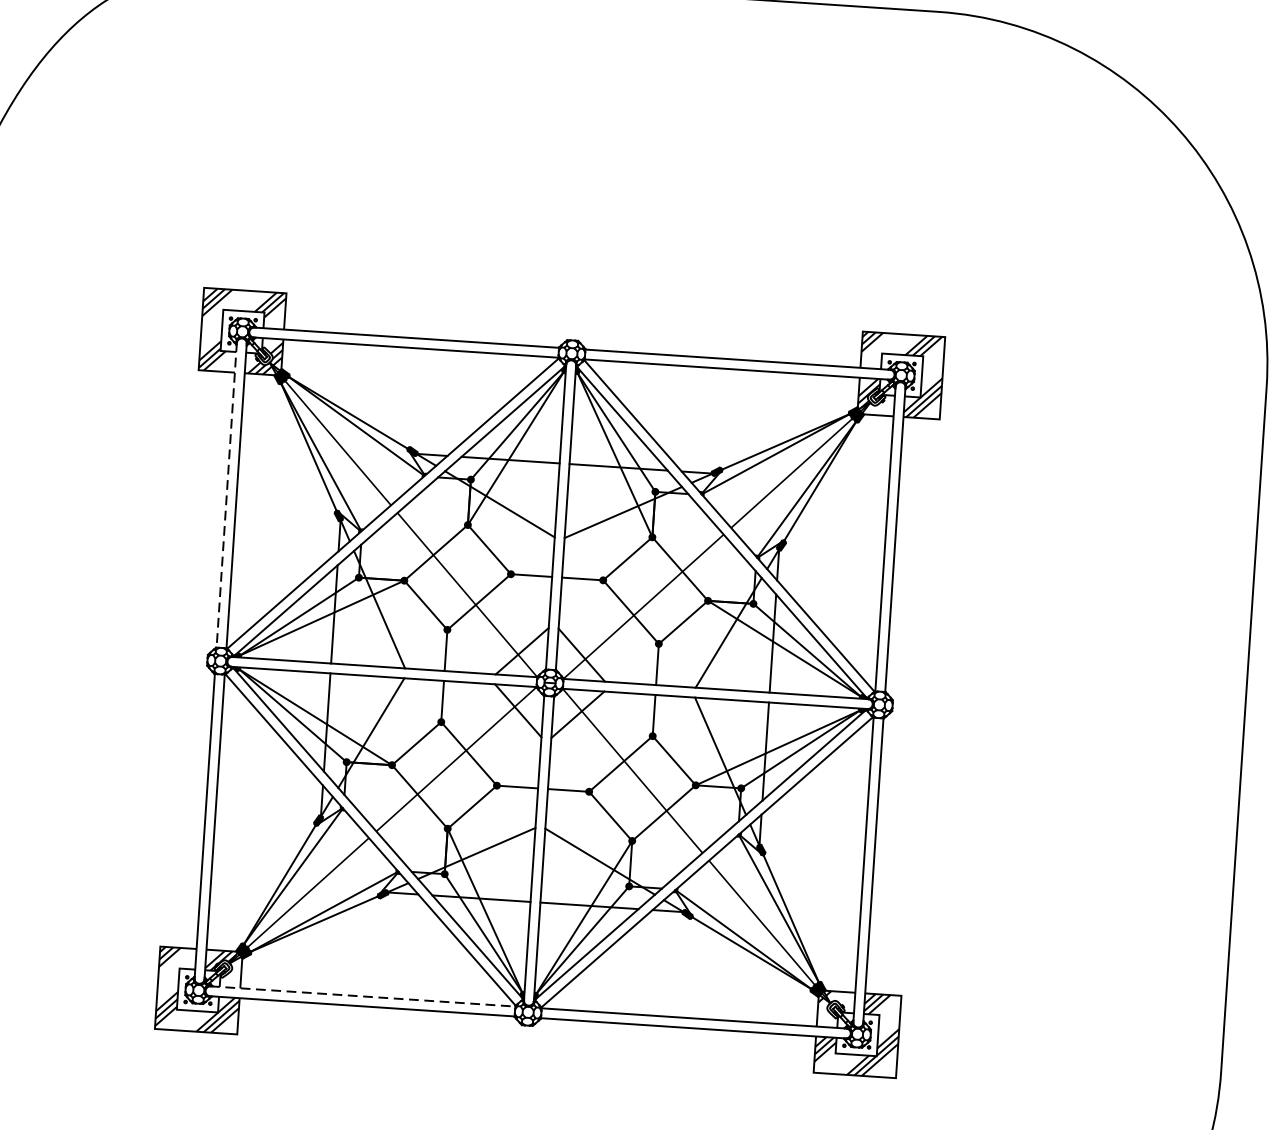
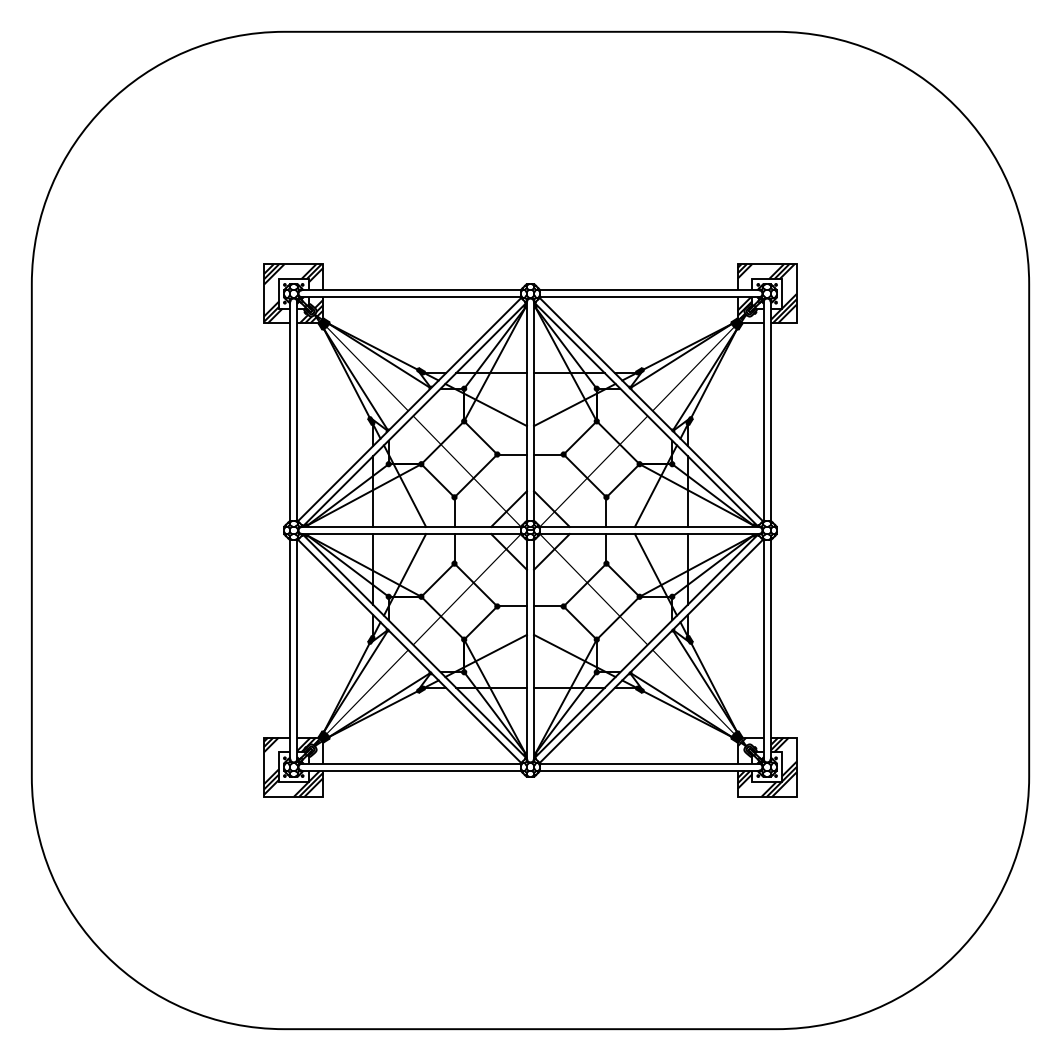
line: (227, 495) -> (290, 411), dashed -> solid
line: (362, 996) -> (411, 763), dashed -> solid

